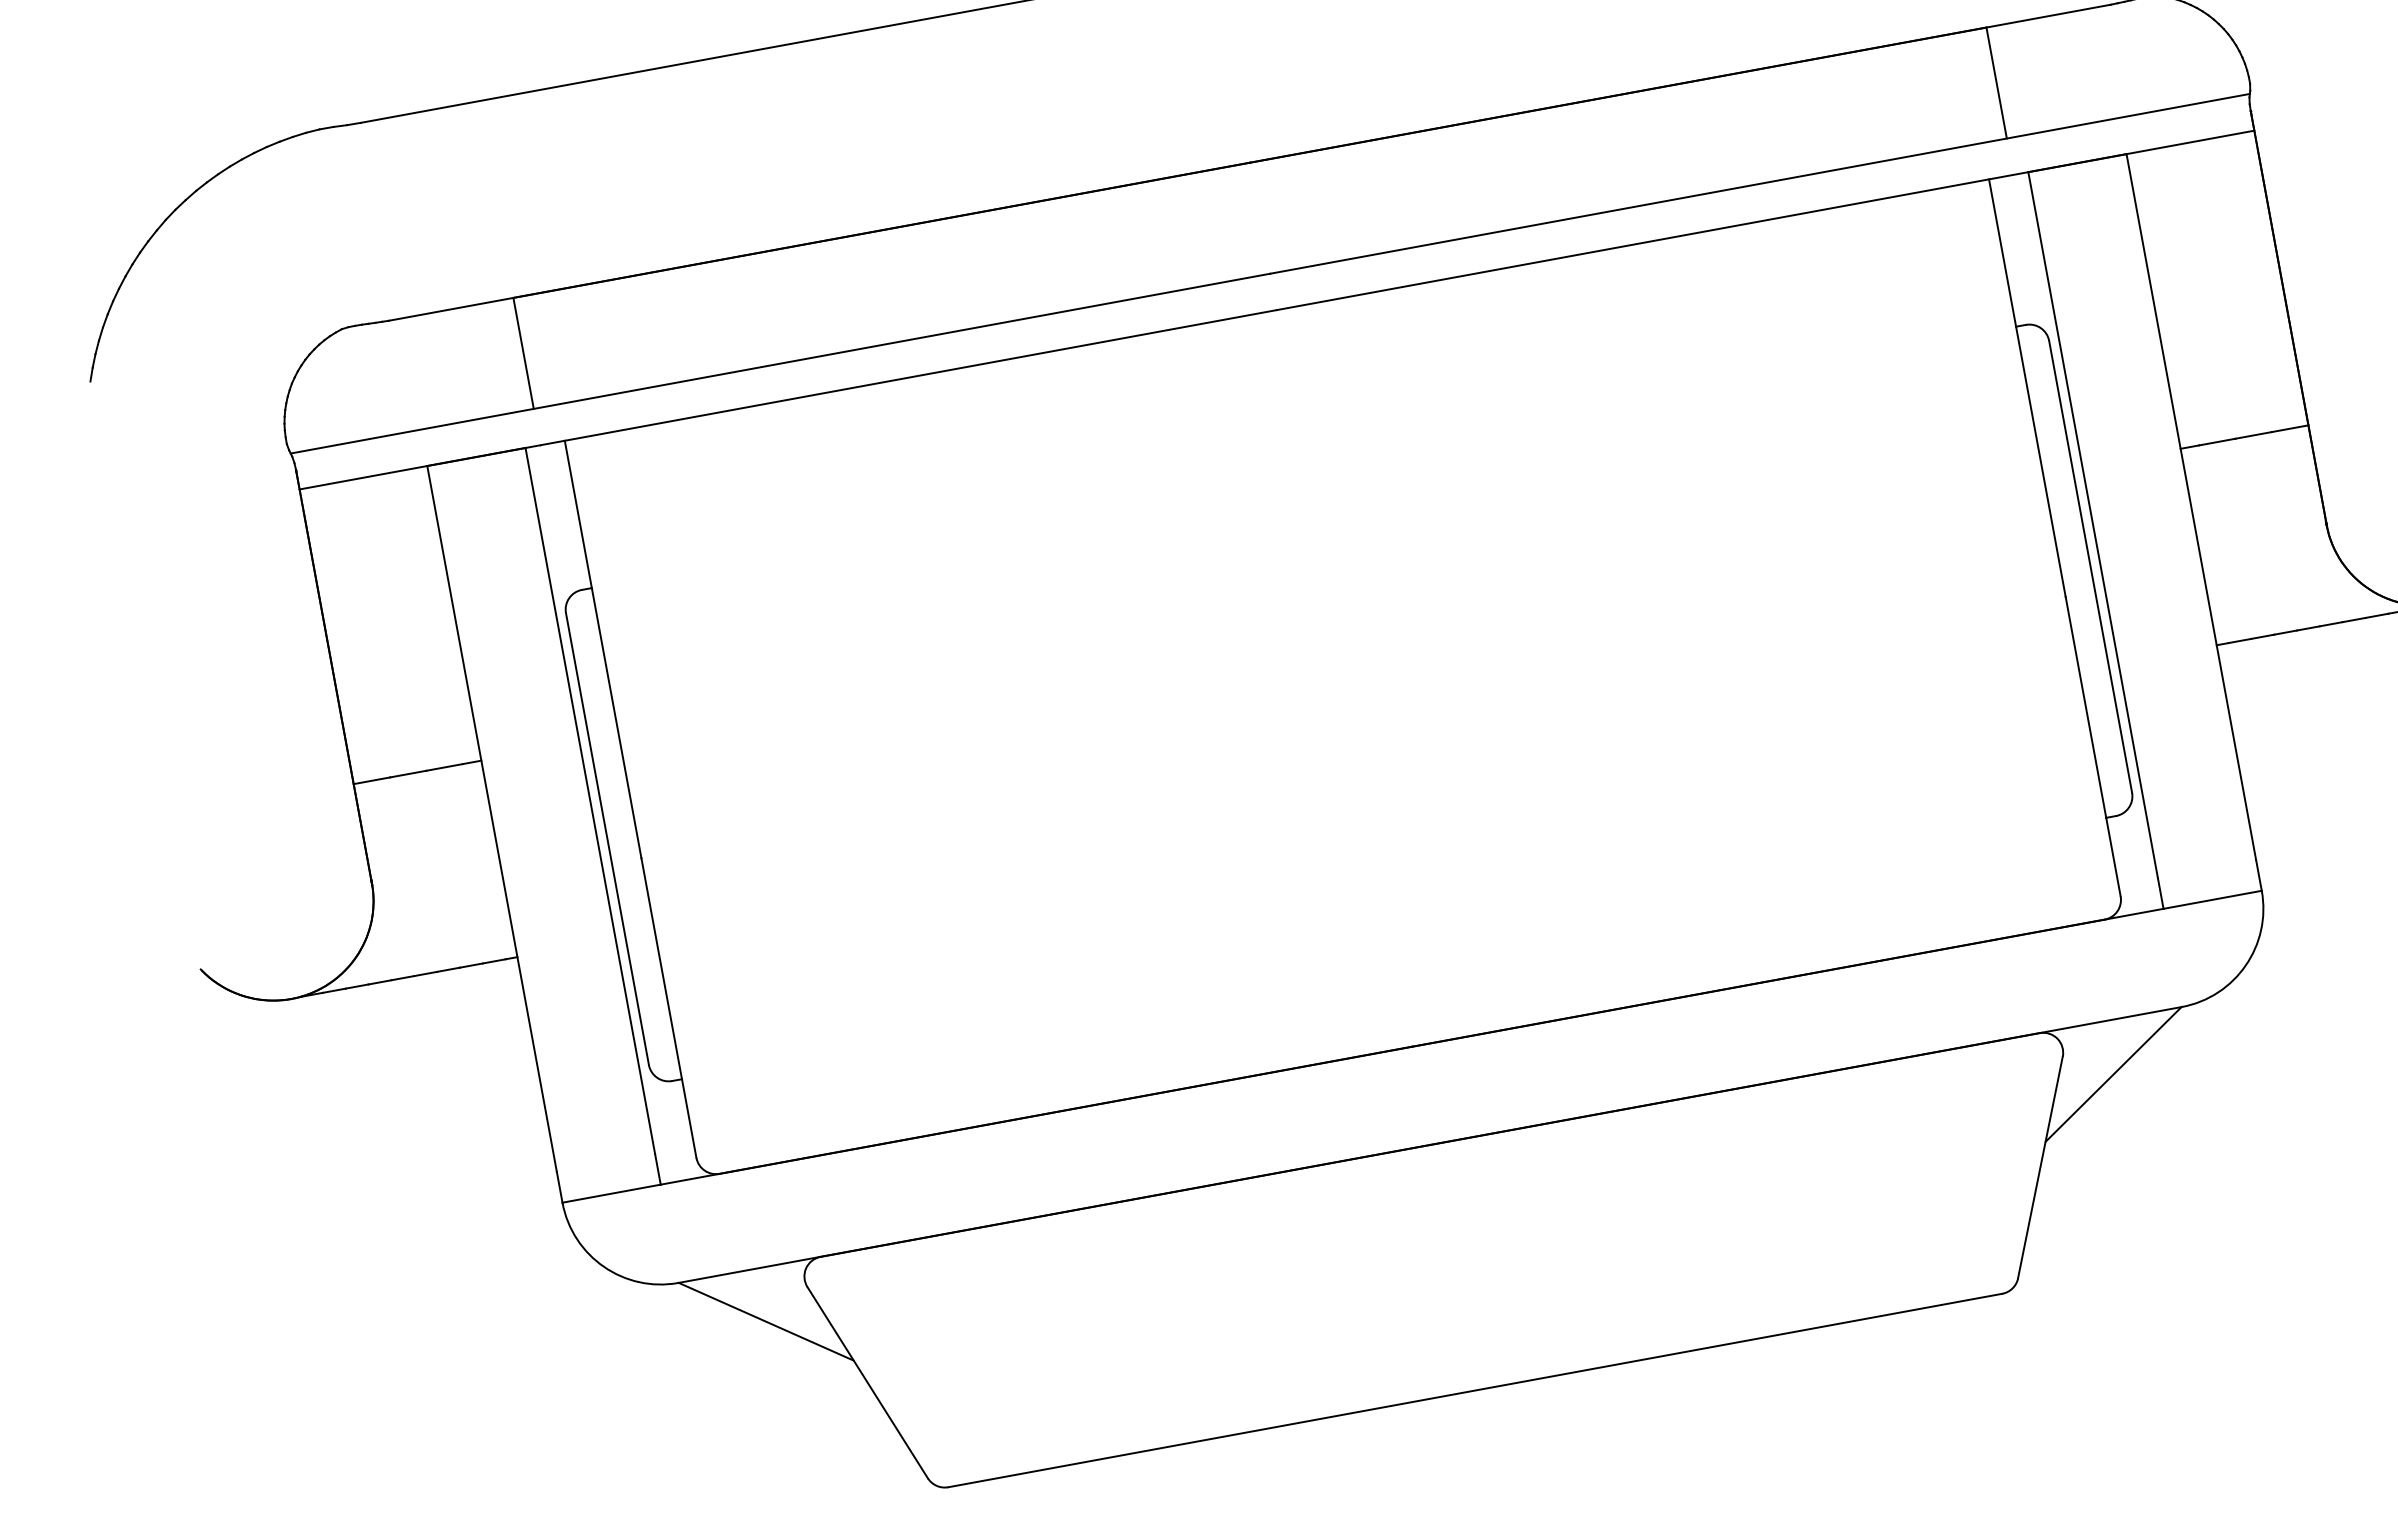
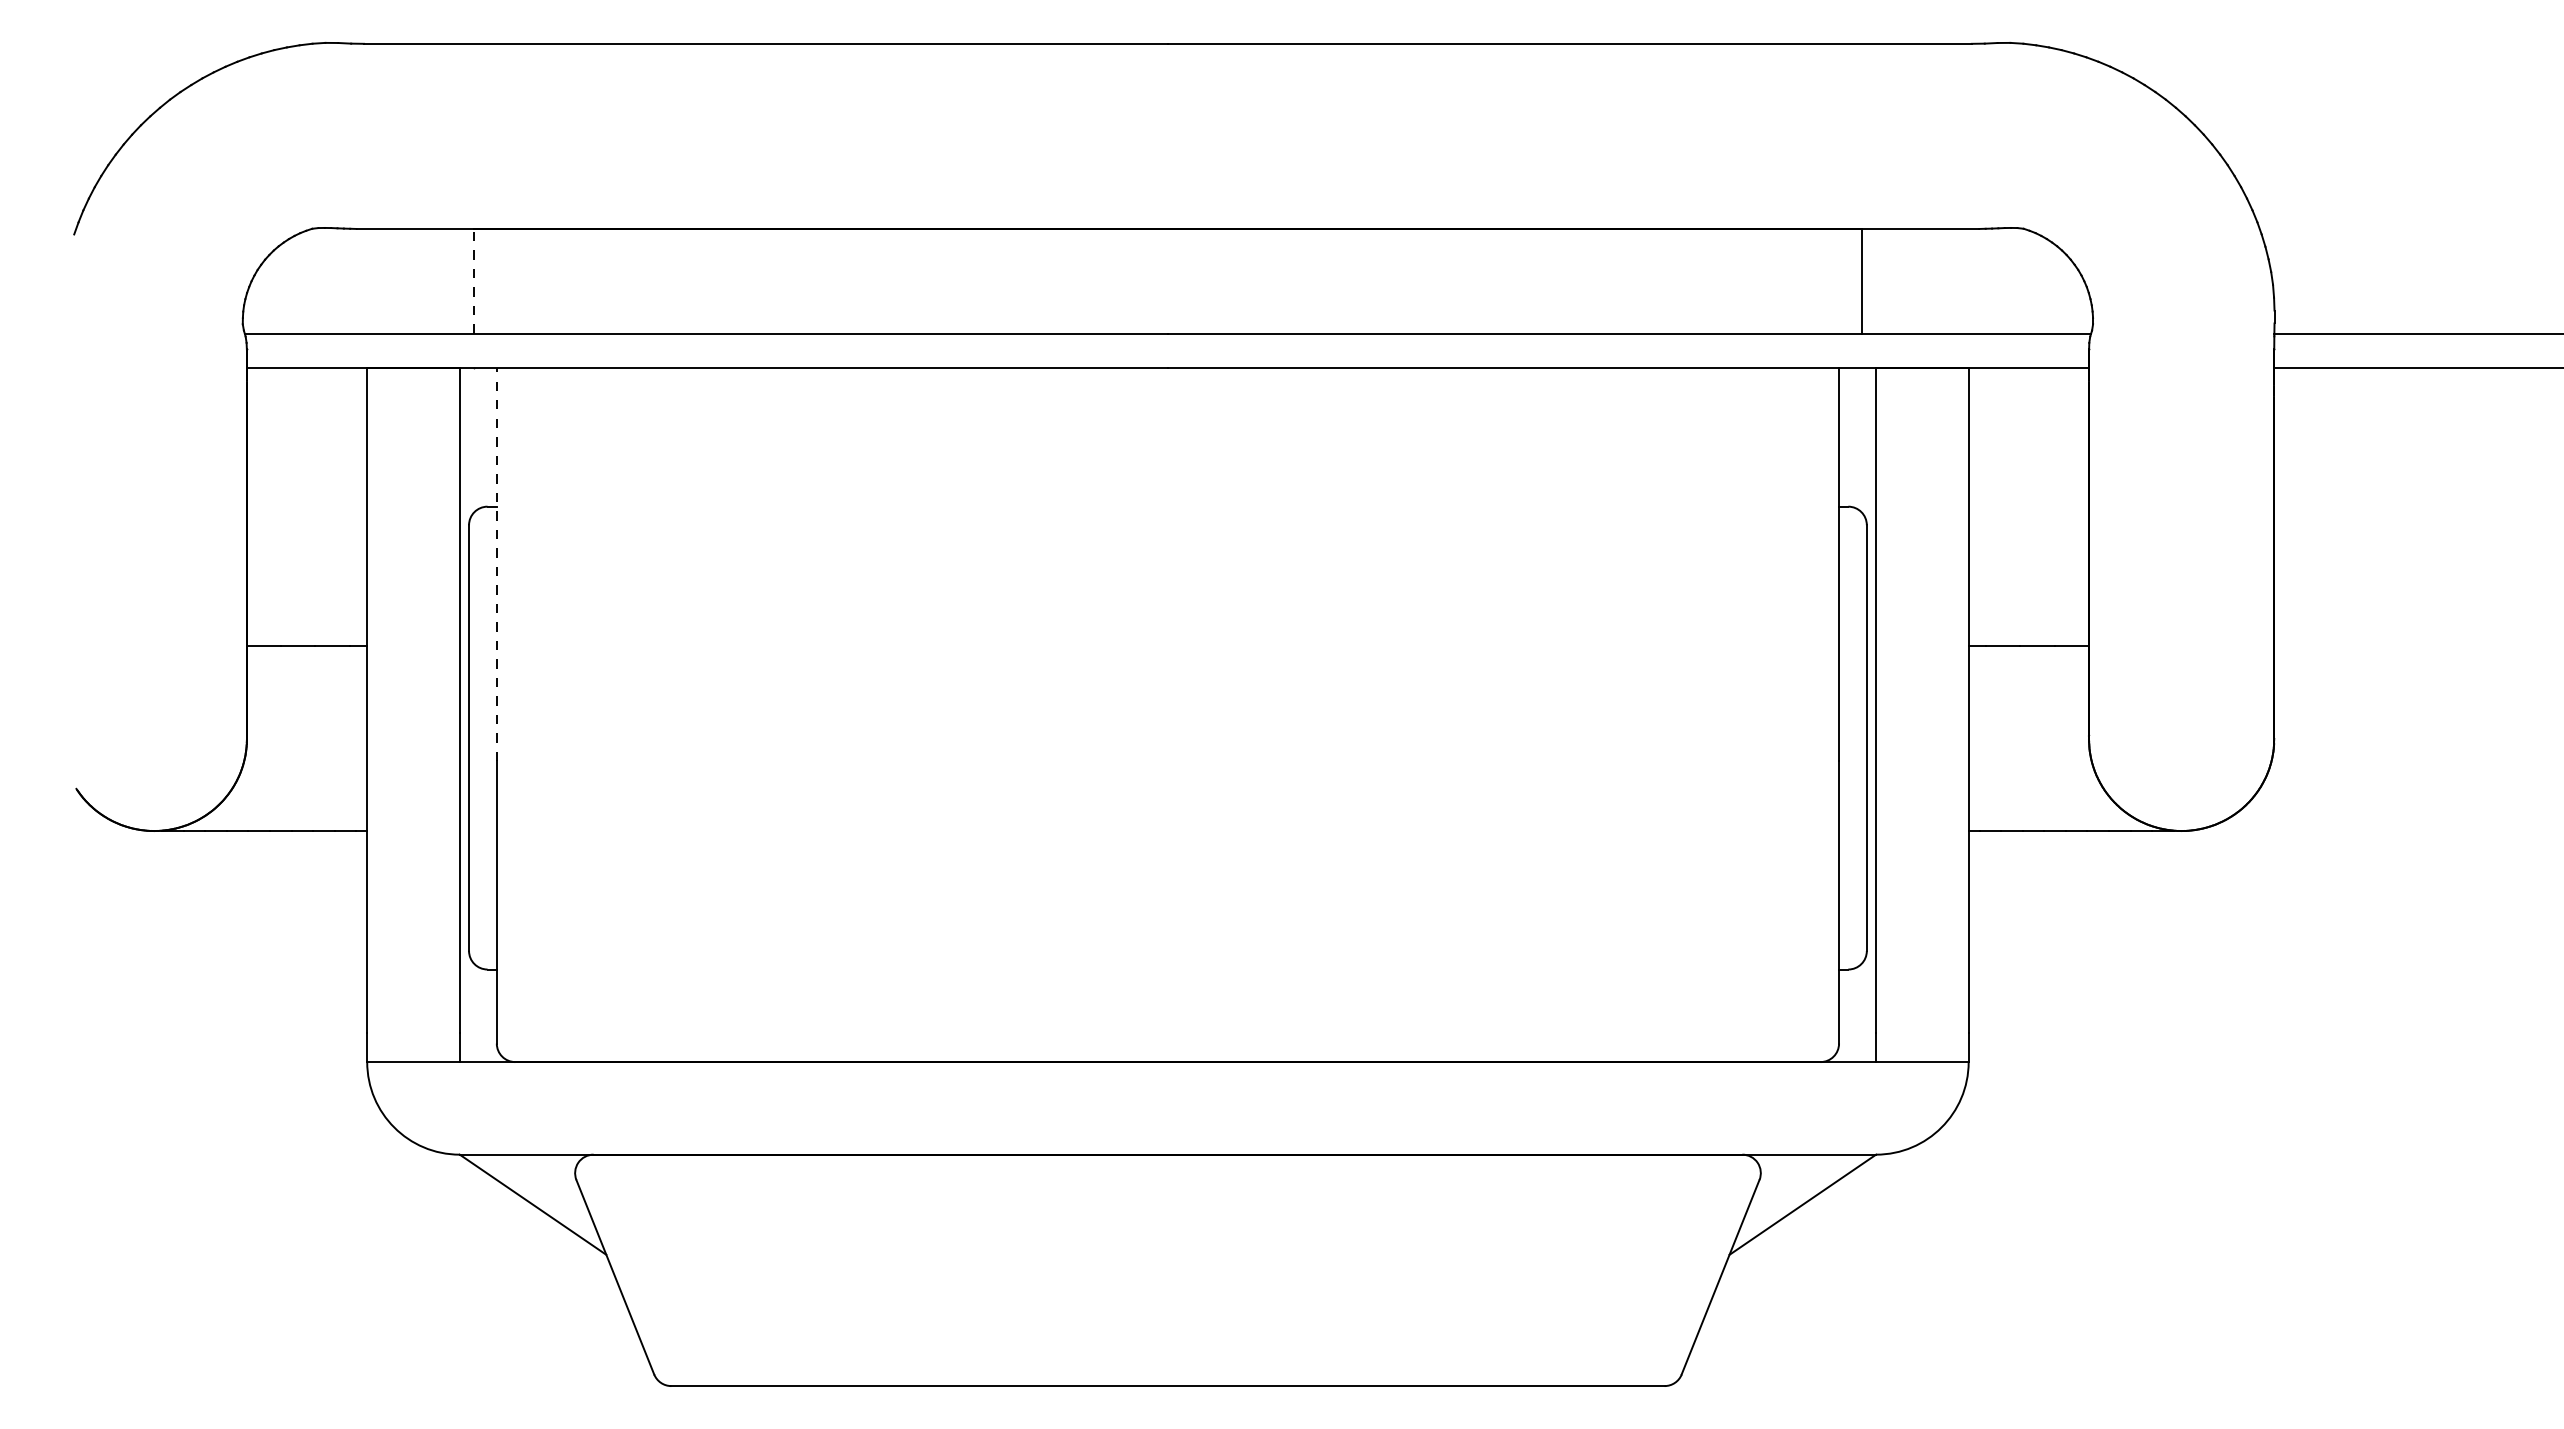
line: (523, 352) -> (473, 280), solid -> dashed
line: (602, 649) -> (496, 564), solid -> dashed

